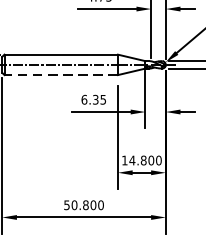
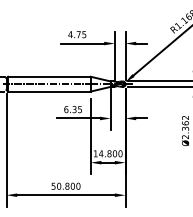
line: (59, 74) -> (48, 91), dashed -> solid

